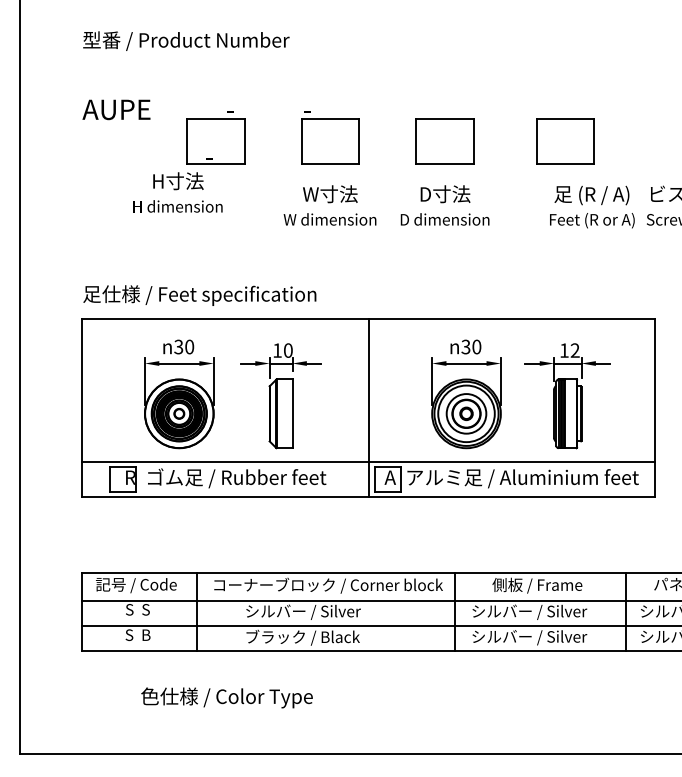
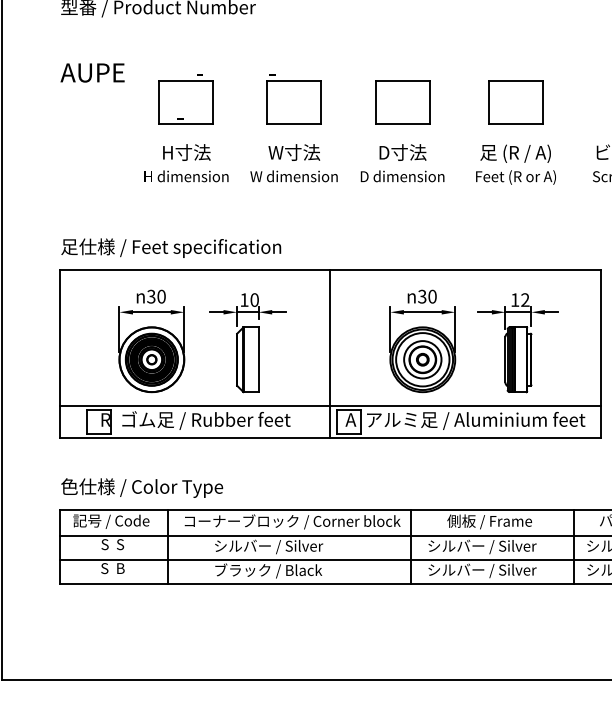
text: (177, 192) -> (185, 163), moved
text: (592, 206) -> (516, 164), moved
text: (226, 697) -> (141, 487), moved

